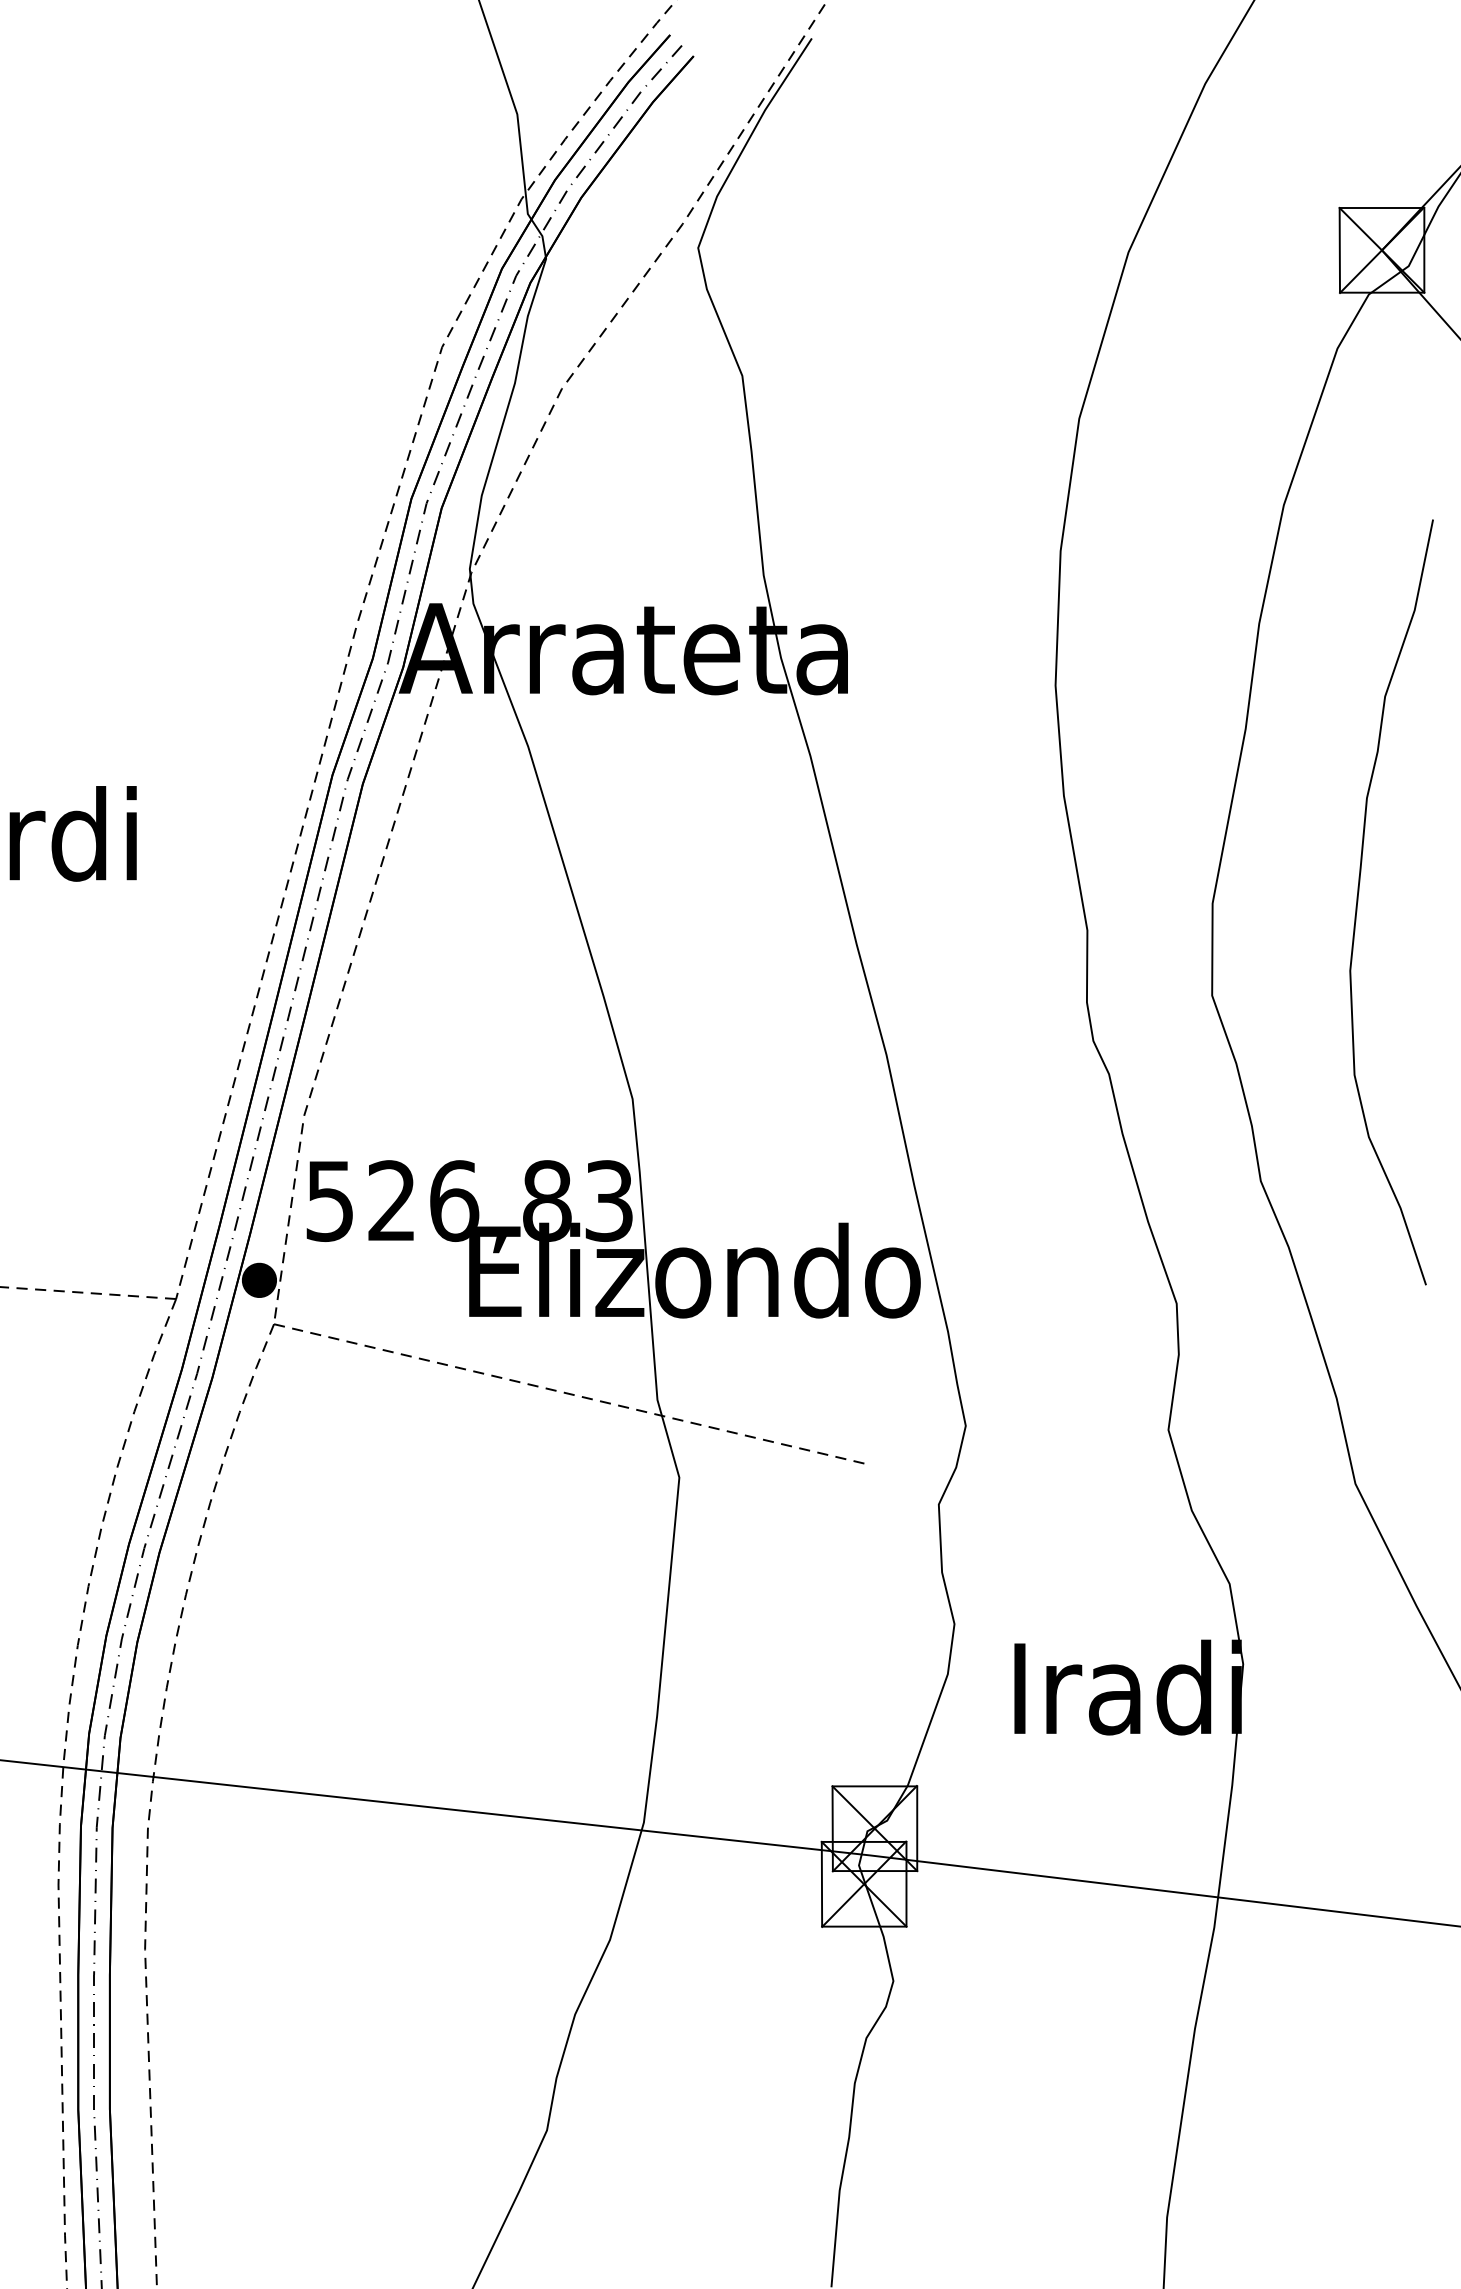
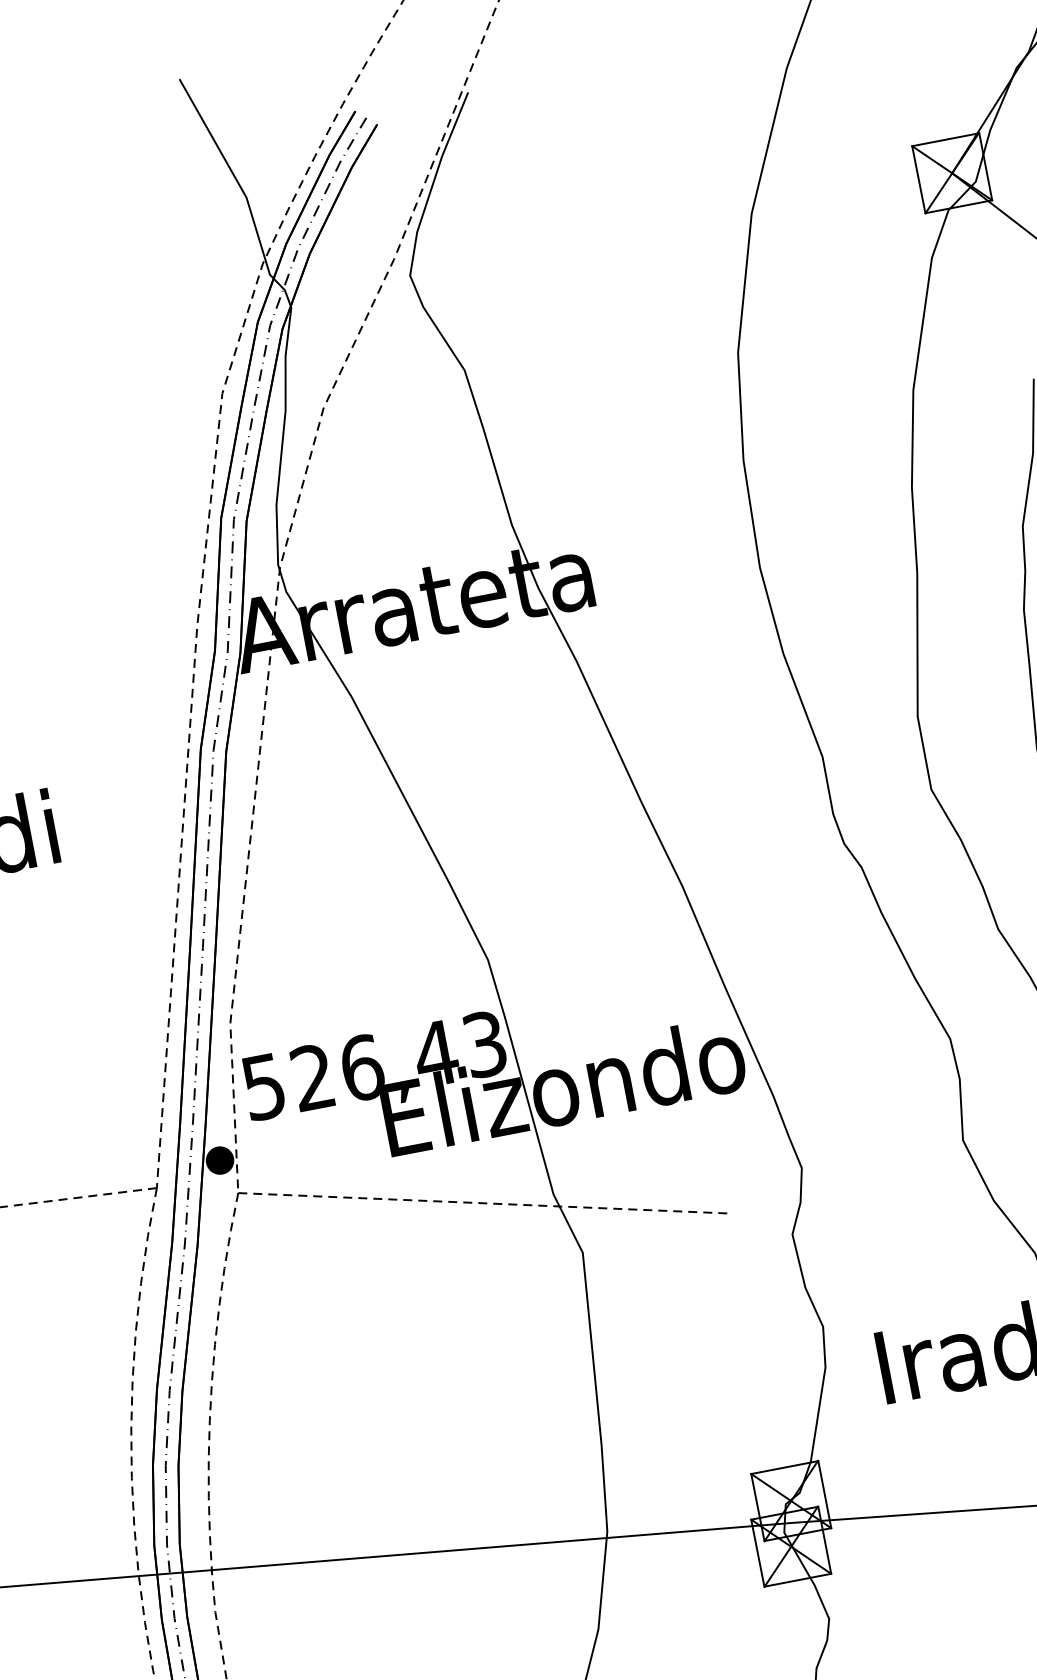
text: (546, 1200) -> (435, 1053), 526,83 -> 526,43

